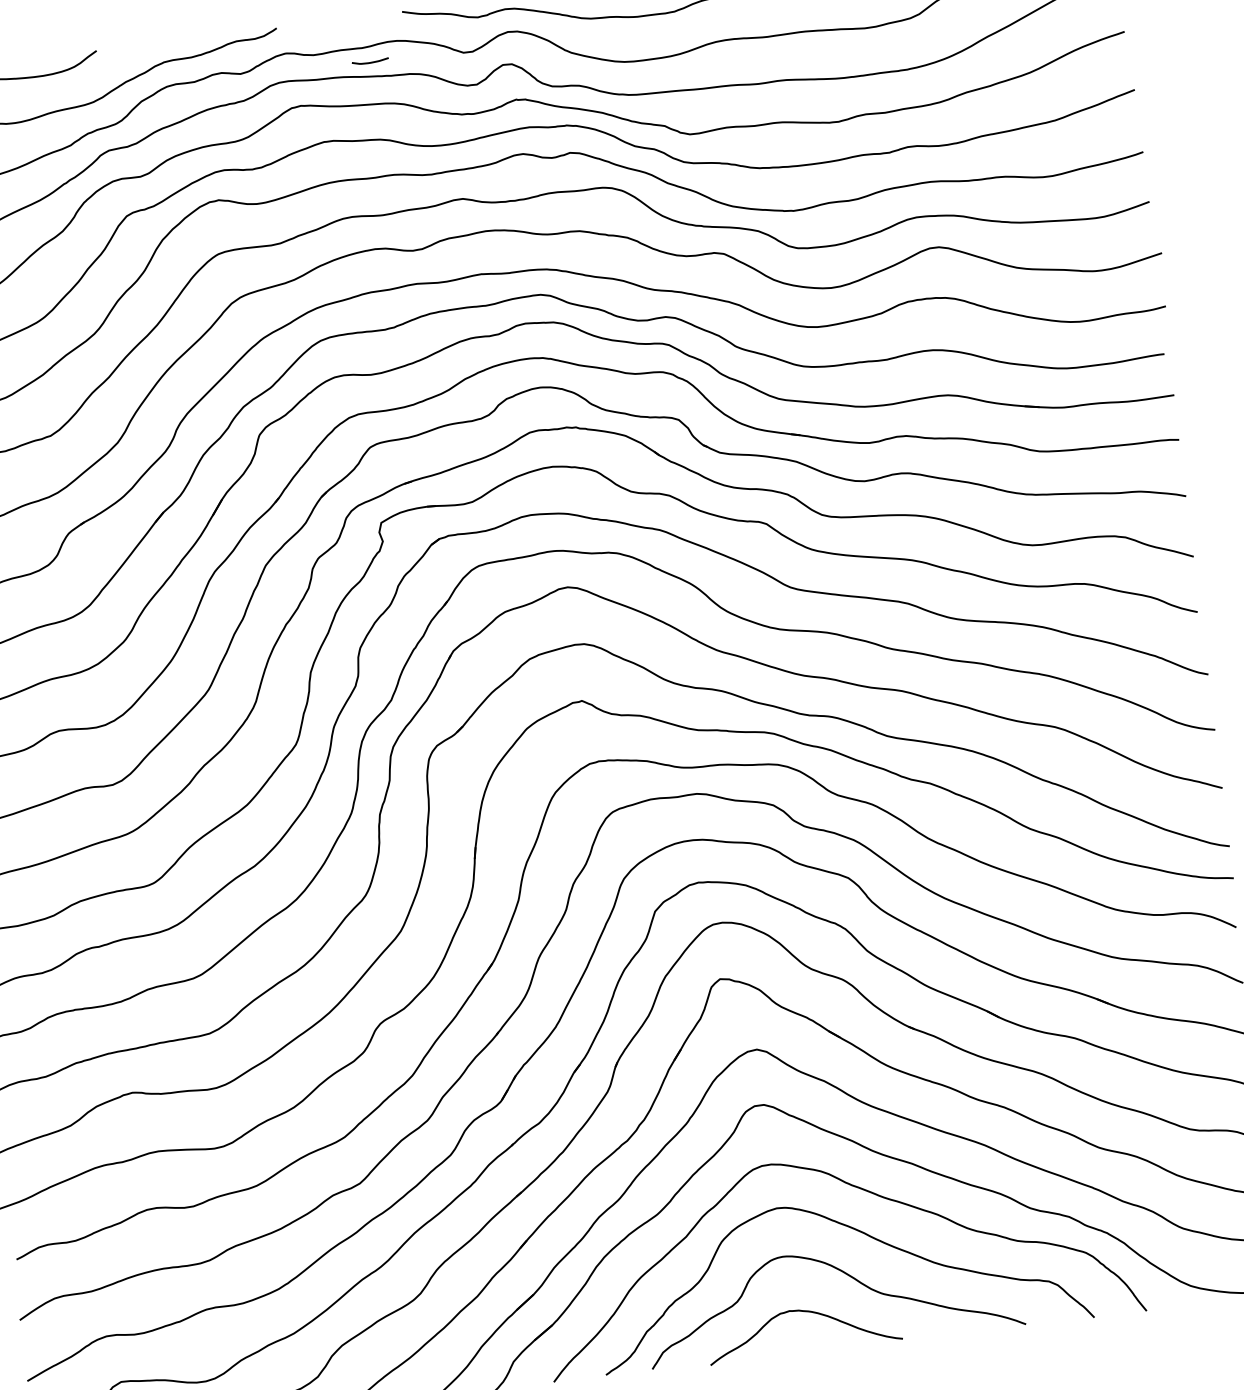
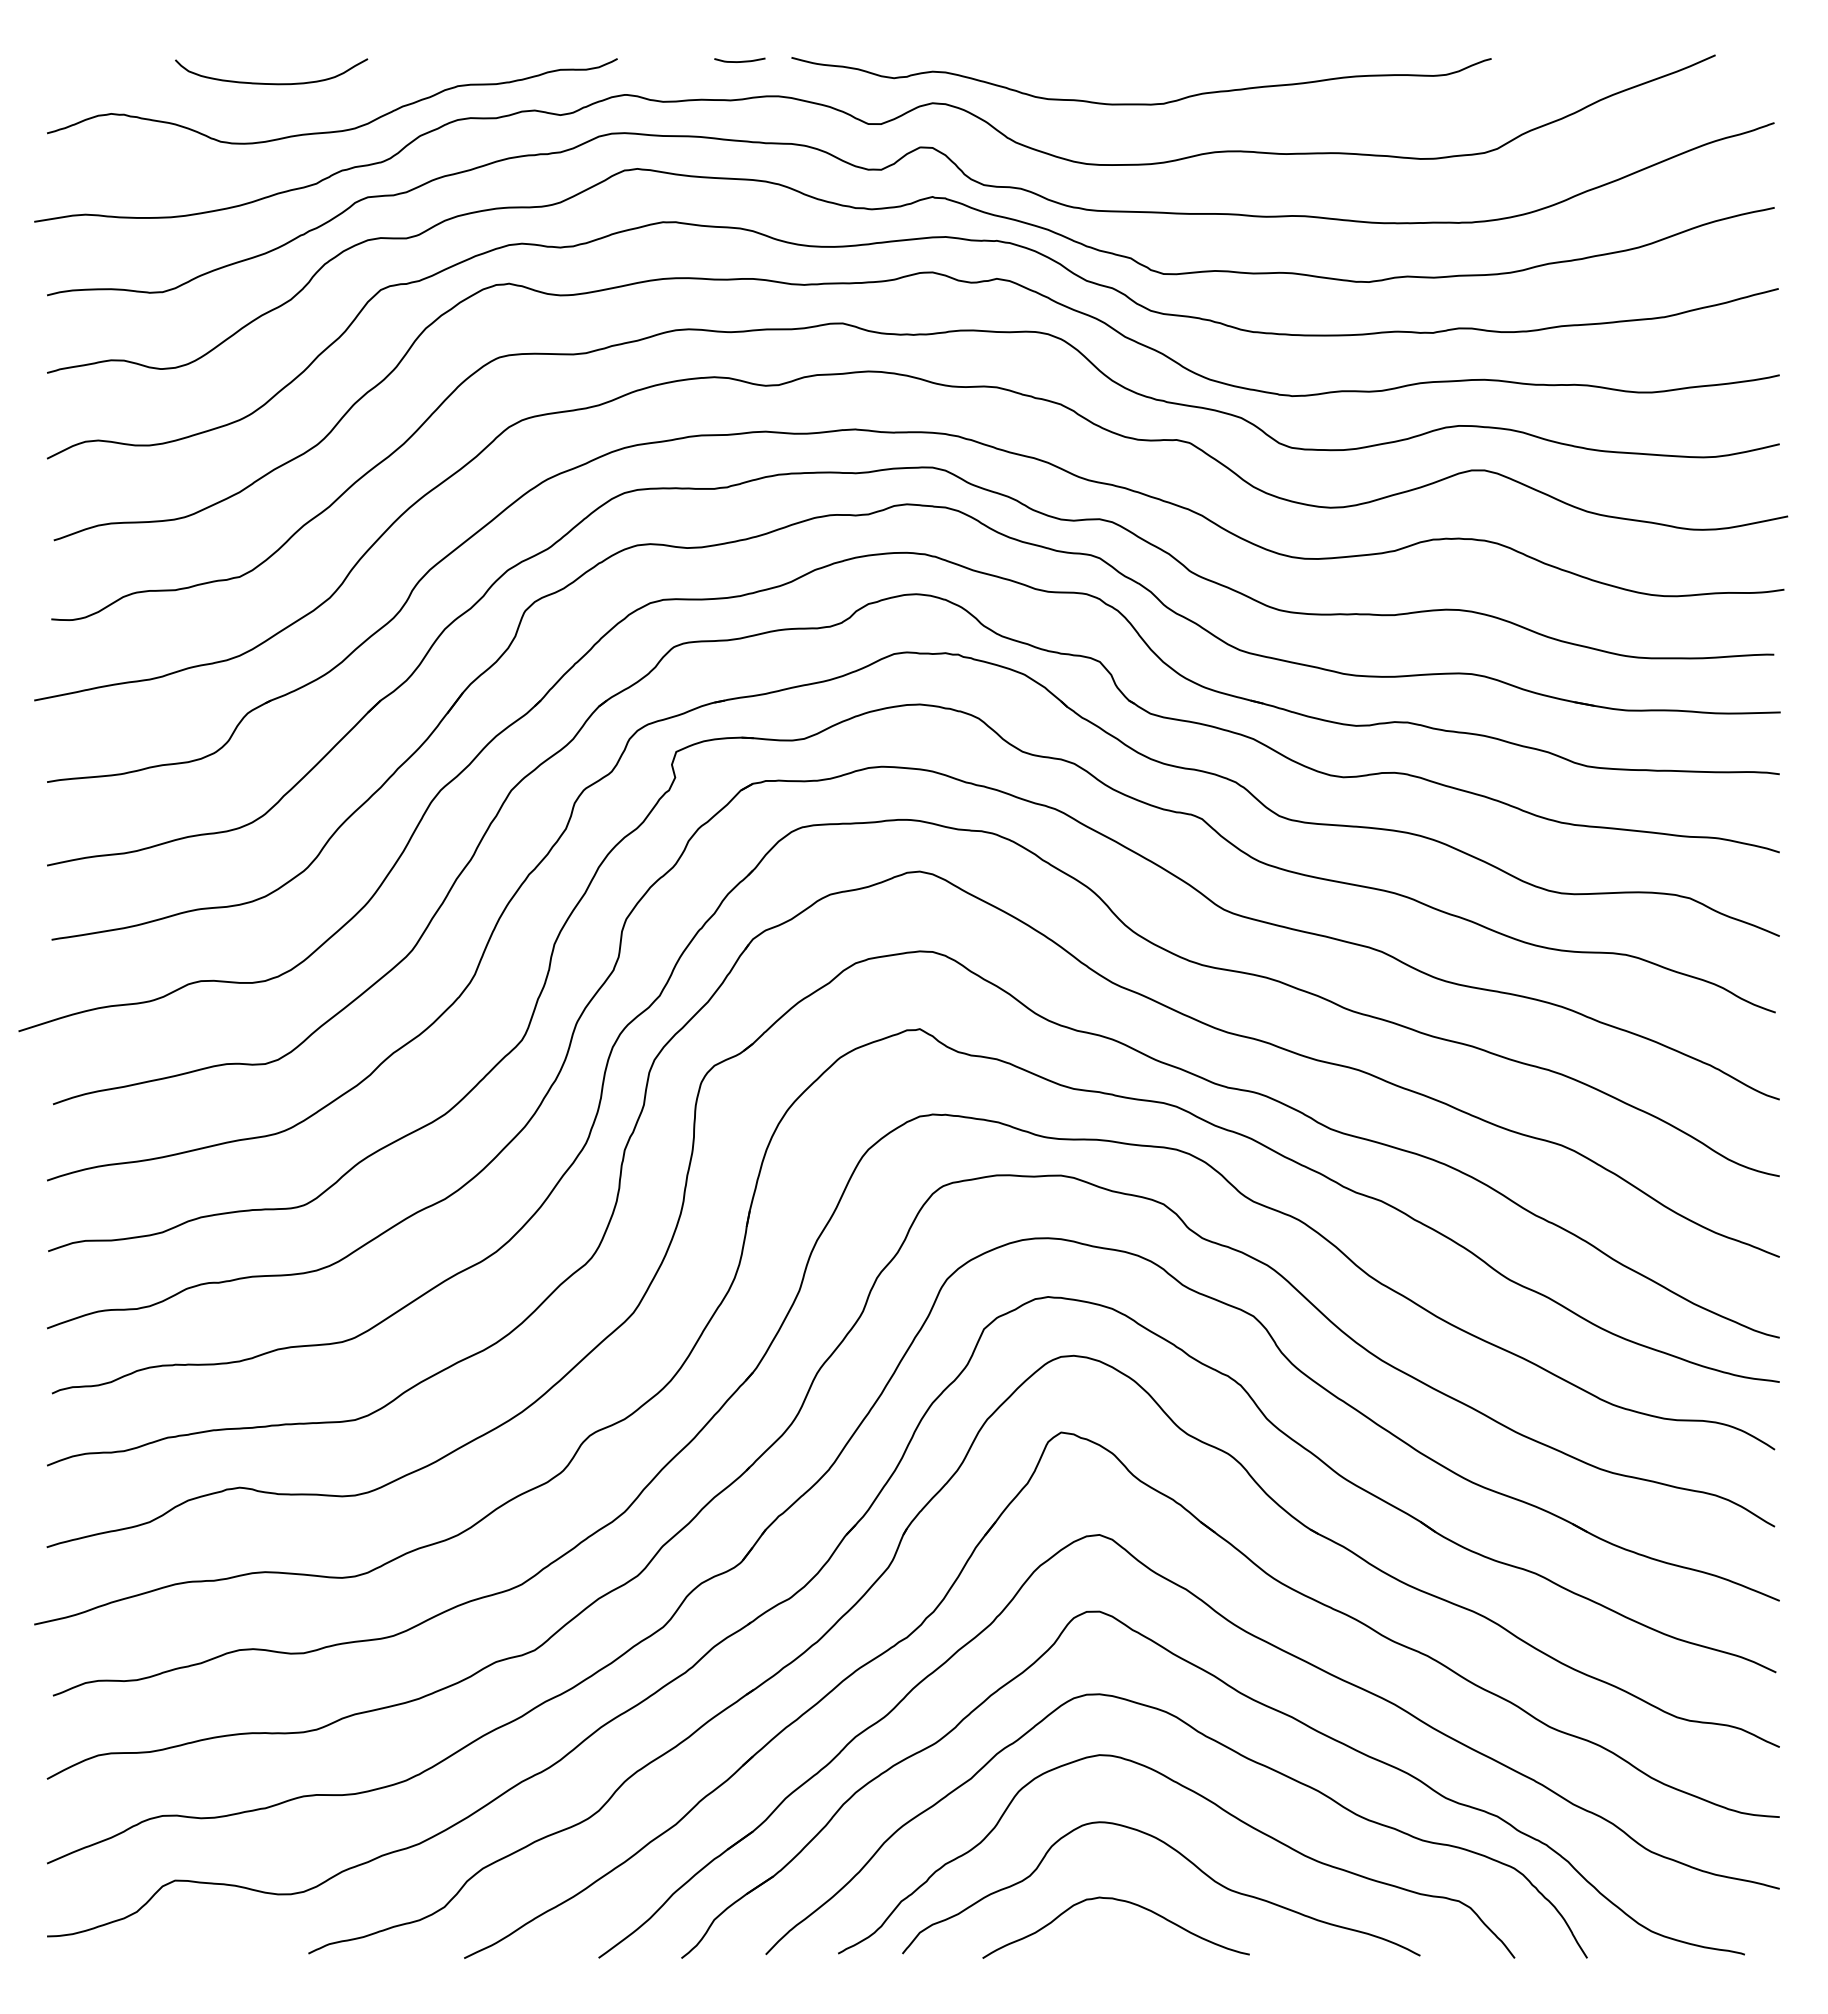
curve: (370, 62) -> (739, 61), moved

